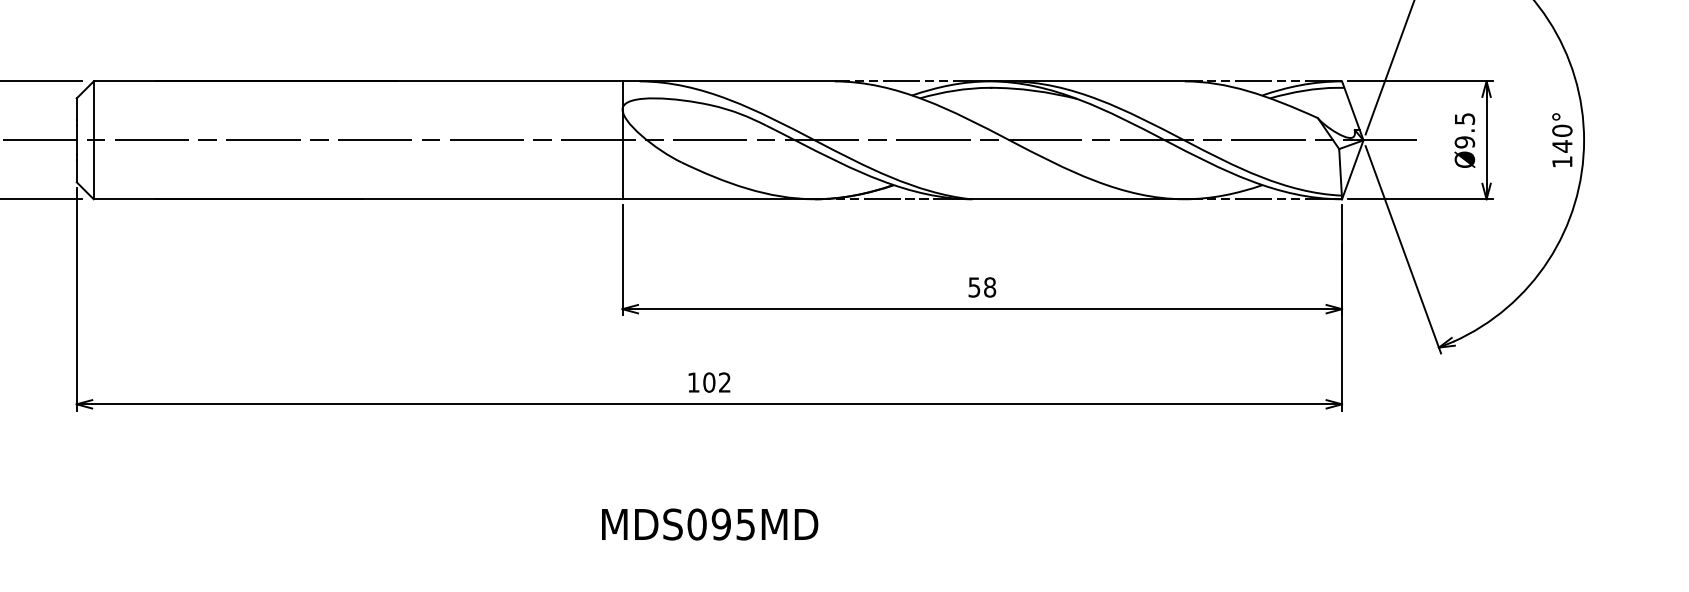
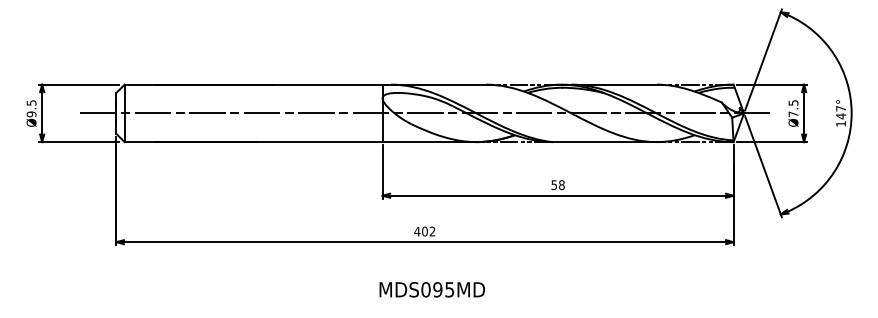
text: (1561, 130) -> (840, 108), 140° -> 147°
text: (1464, 142) -> (793, 114), Ø9.5 -> Ø7.5
text: (694, 382) -> (417, 231), 102 -> 402
text: (708, 523) -> (431, 289), moved

